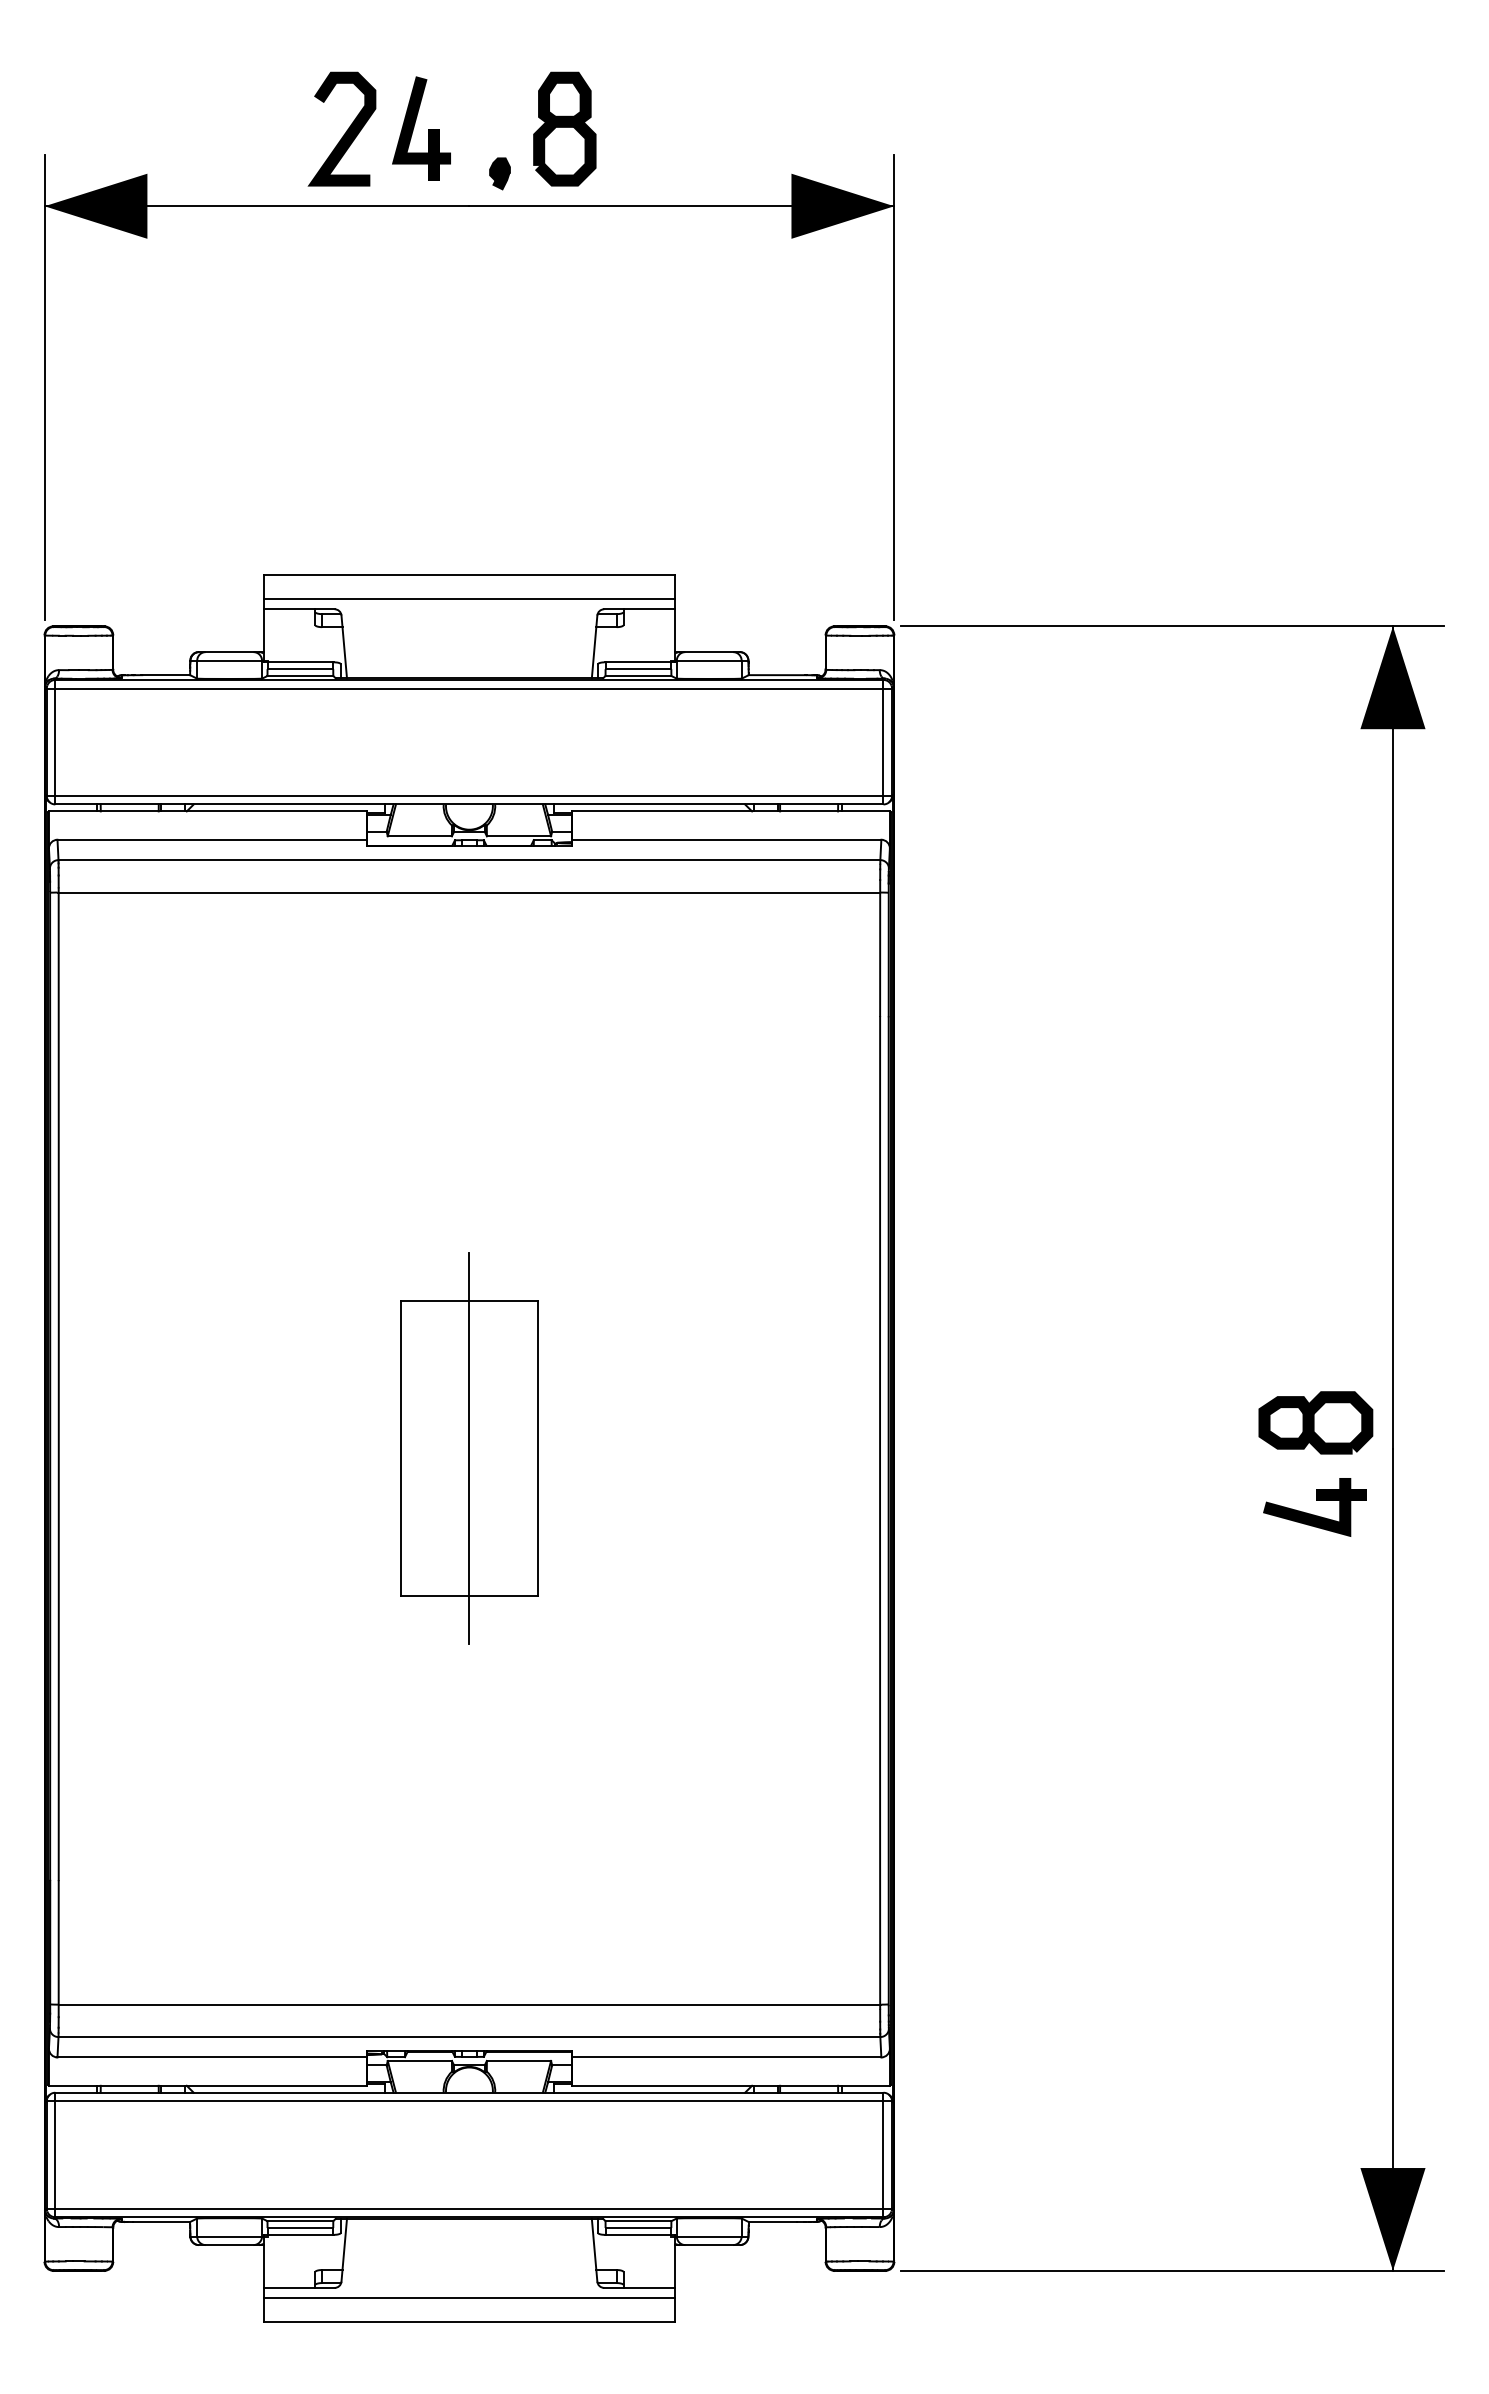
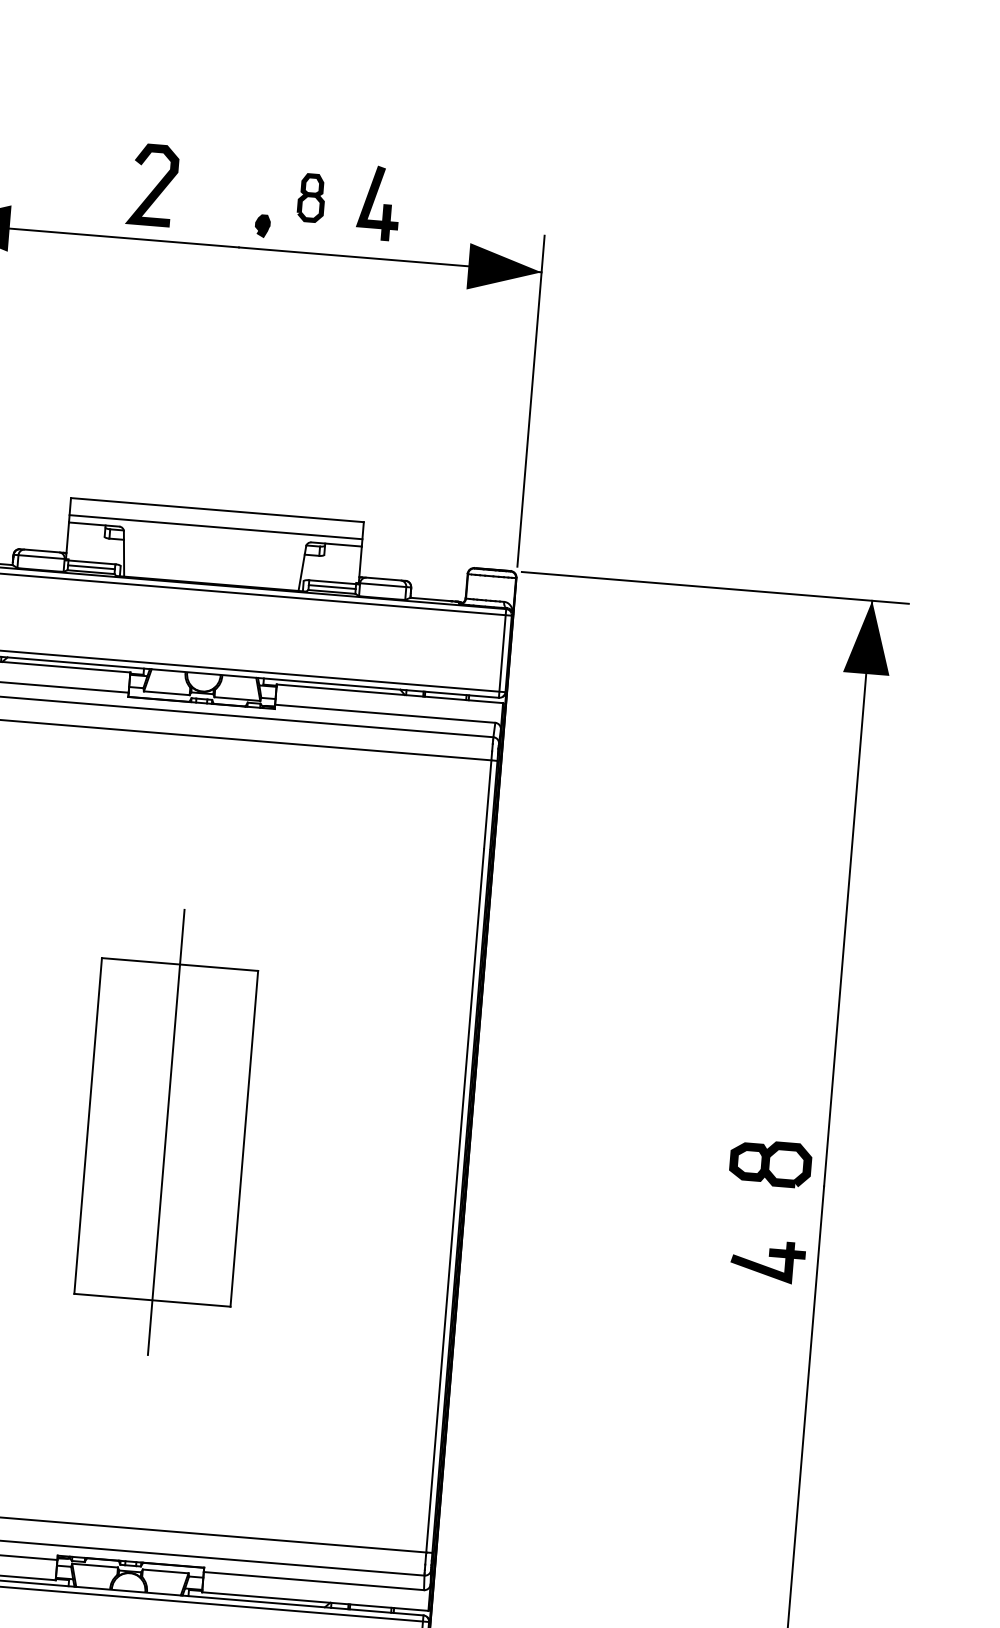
part: (414, 127) -> (374, 202), moved
part: (564, 128) -> (311, 197), size x0.6
part: (469, 1448) -> (166, 1132), size x1.6
part: (1314, 1514) -> (766, 1266), moved

